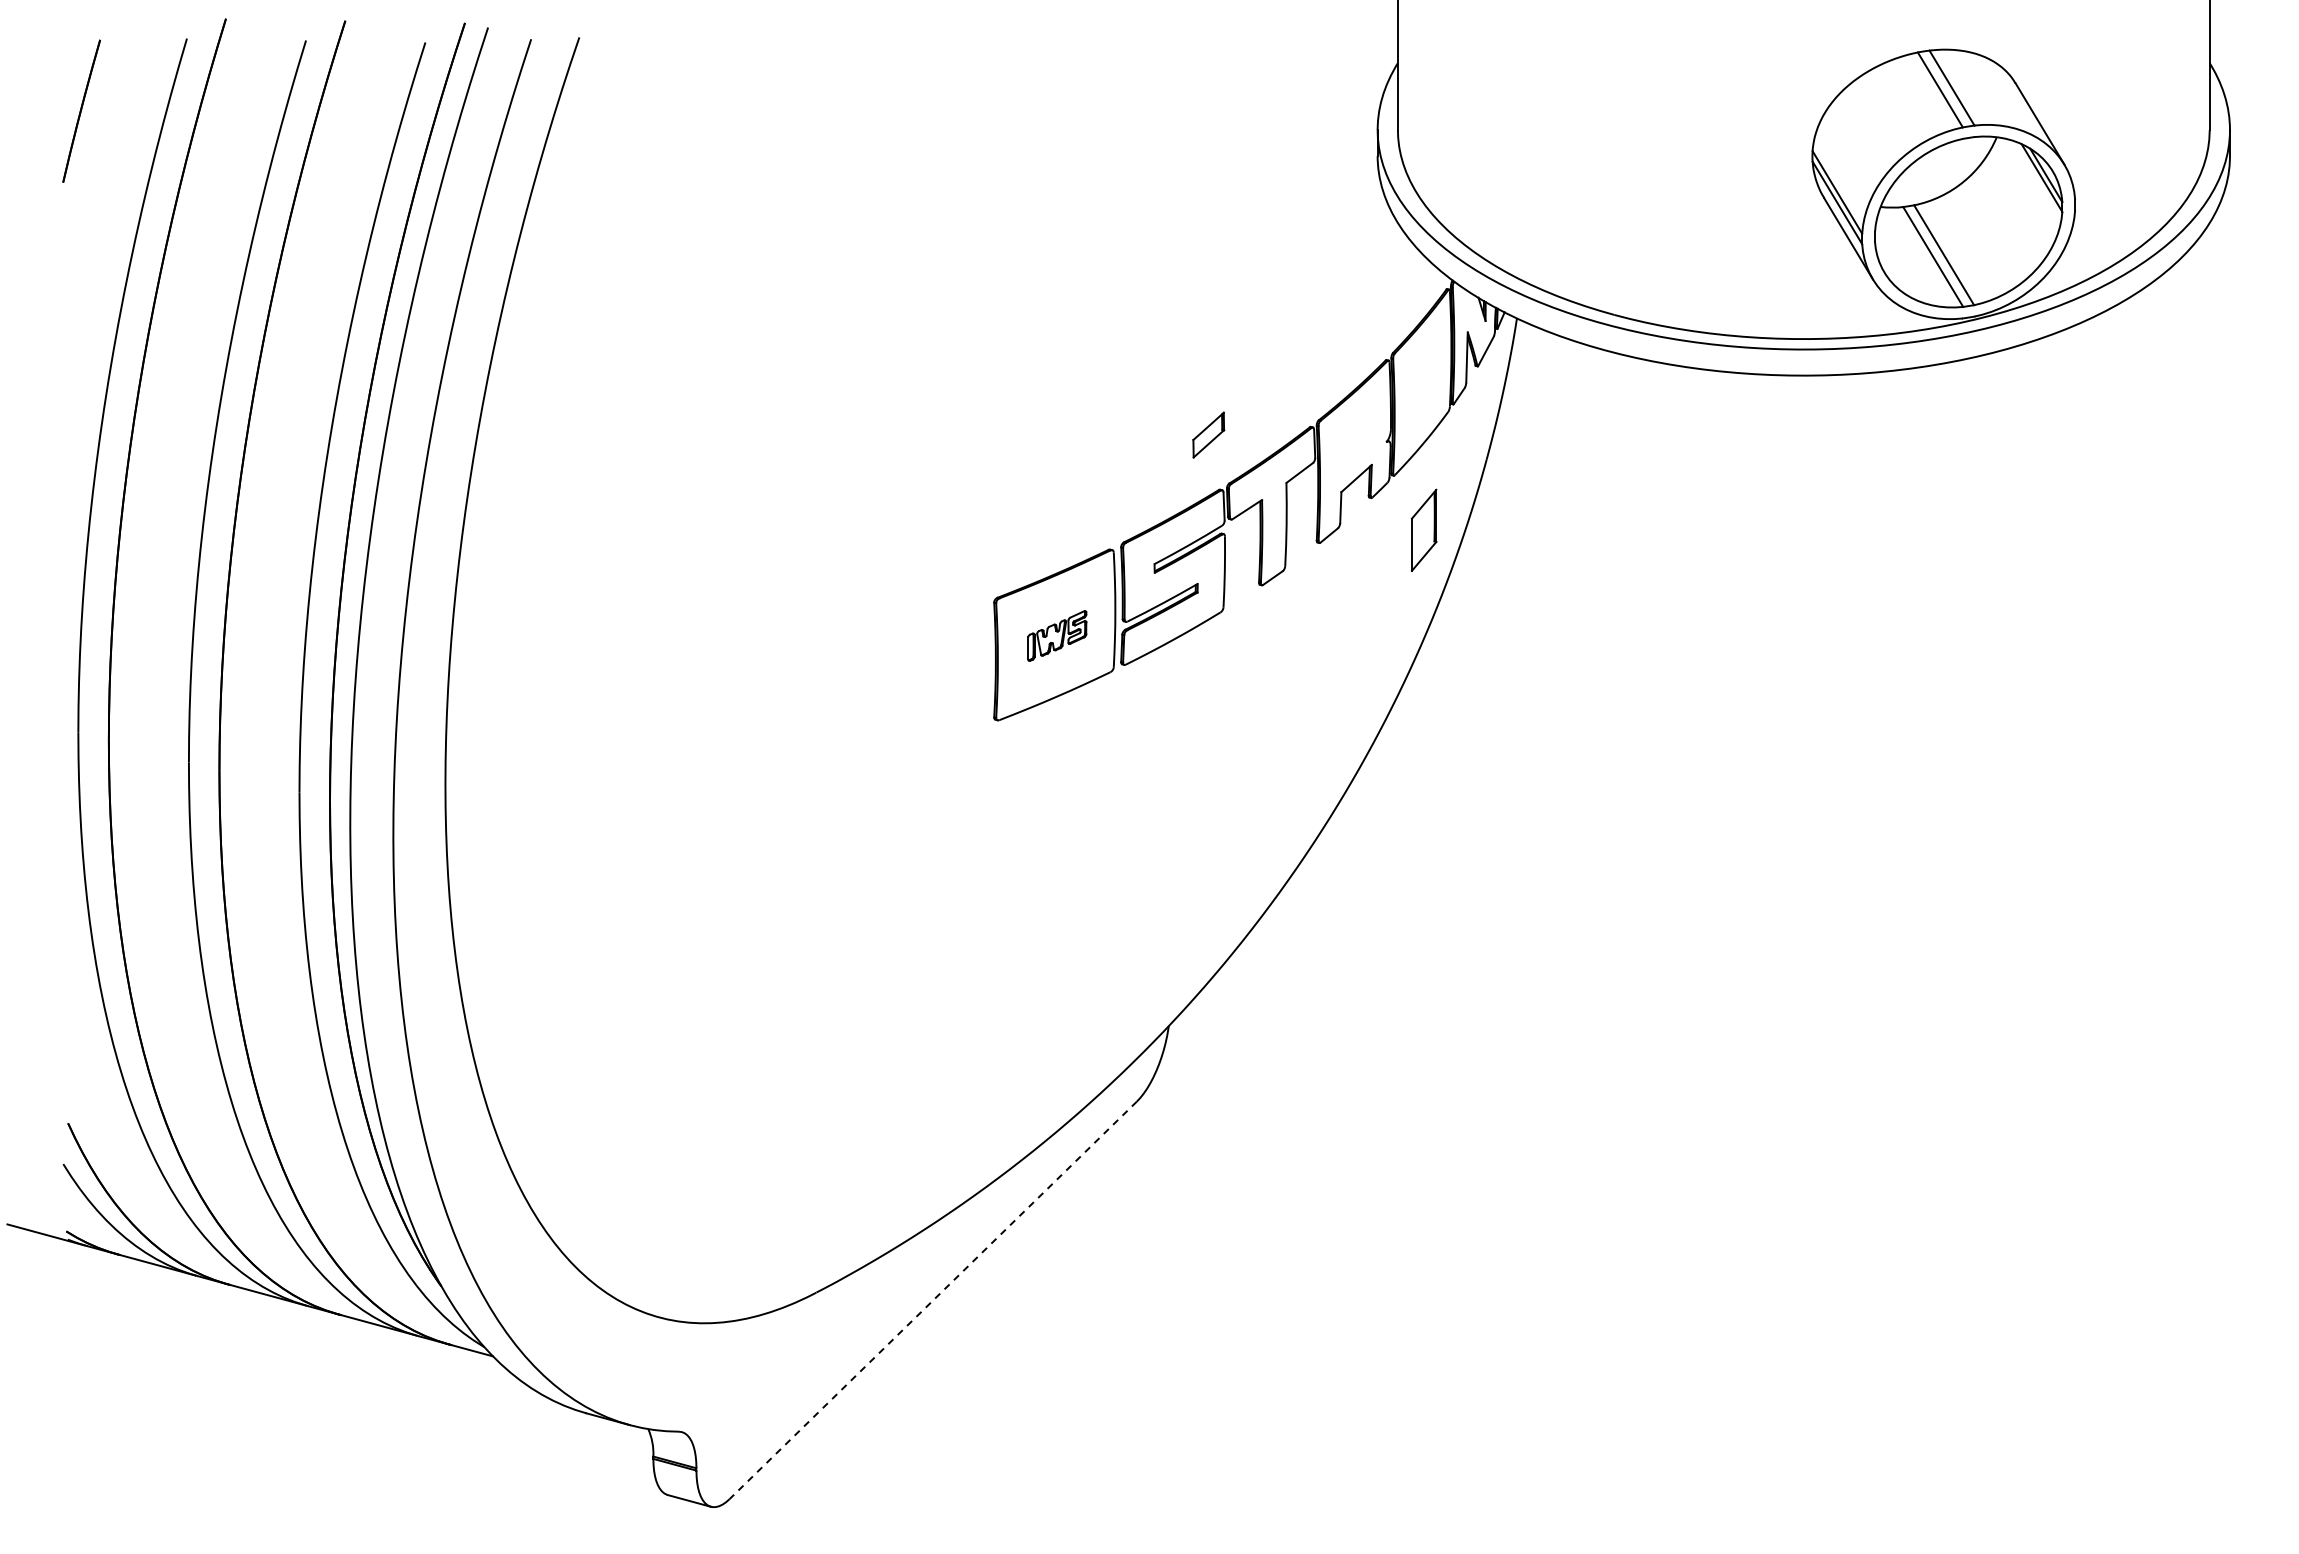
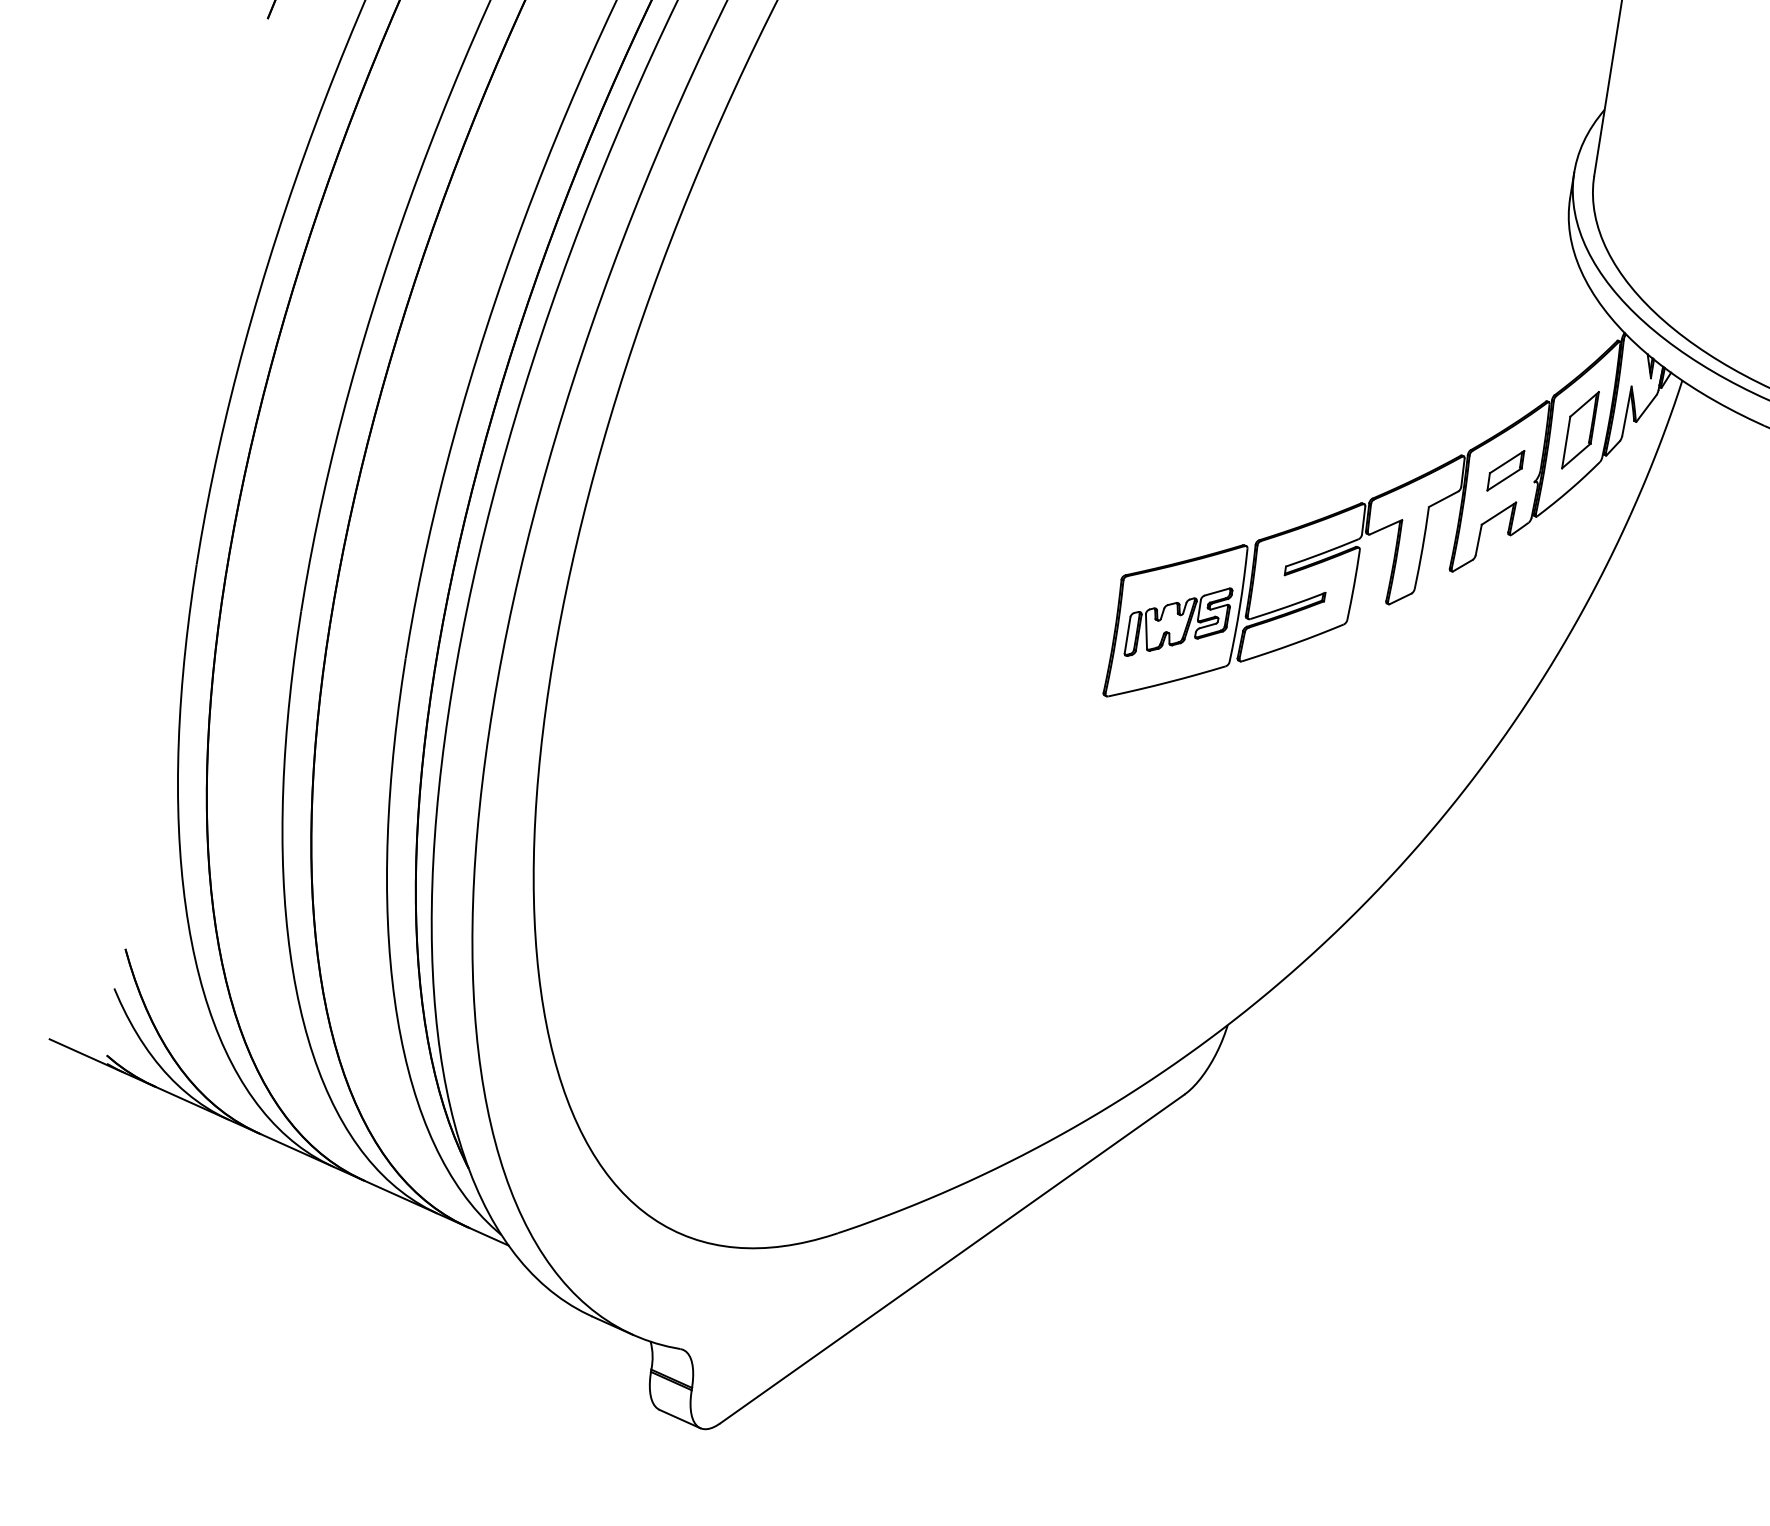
part: (1208, 434) -> (1505, 470), moved
part: (1423, 529) -> (1580, 429), moved
part: (1057, 635) -> (1178, 621), size x1.67
line: (933, 1300) -> (952, 1259), dashed -> solid

